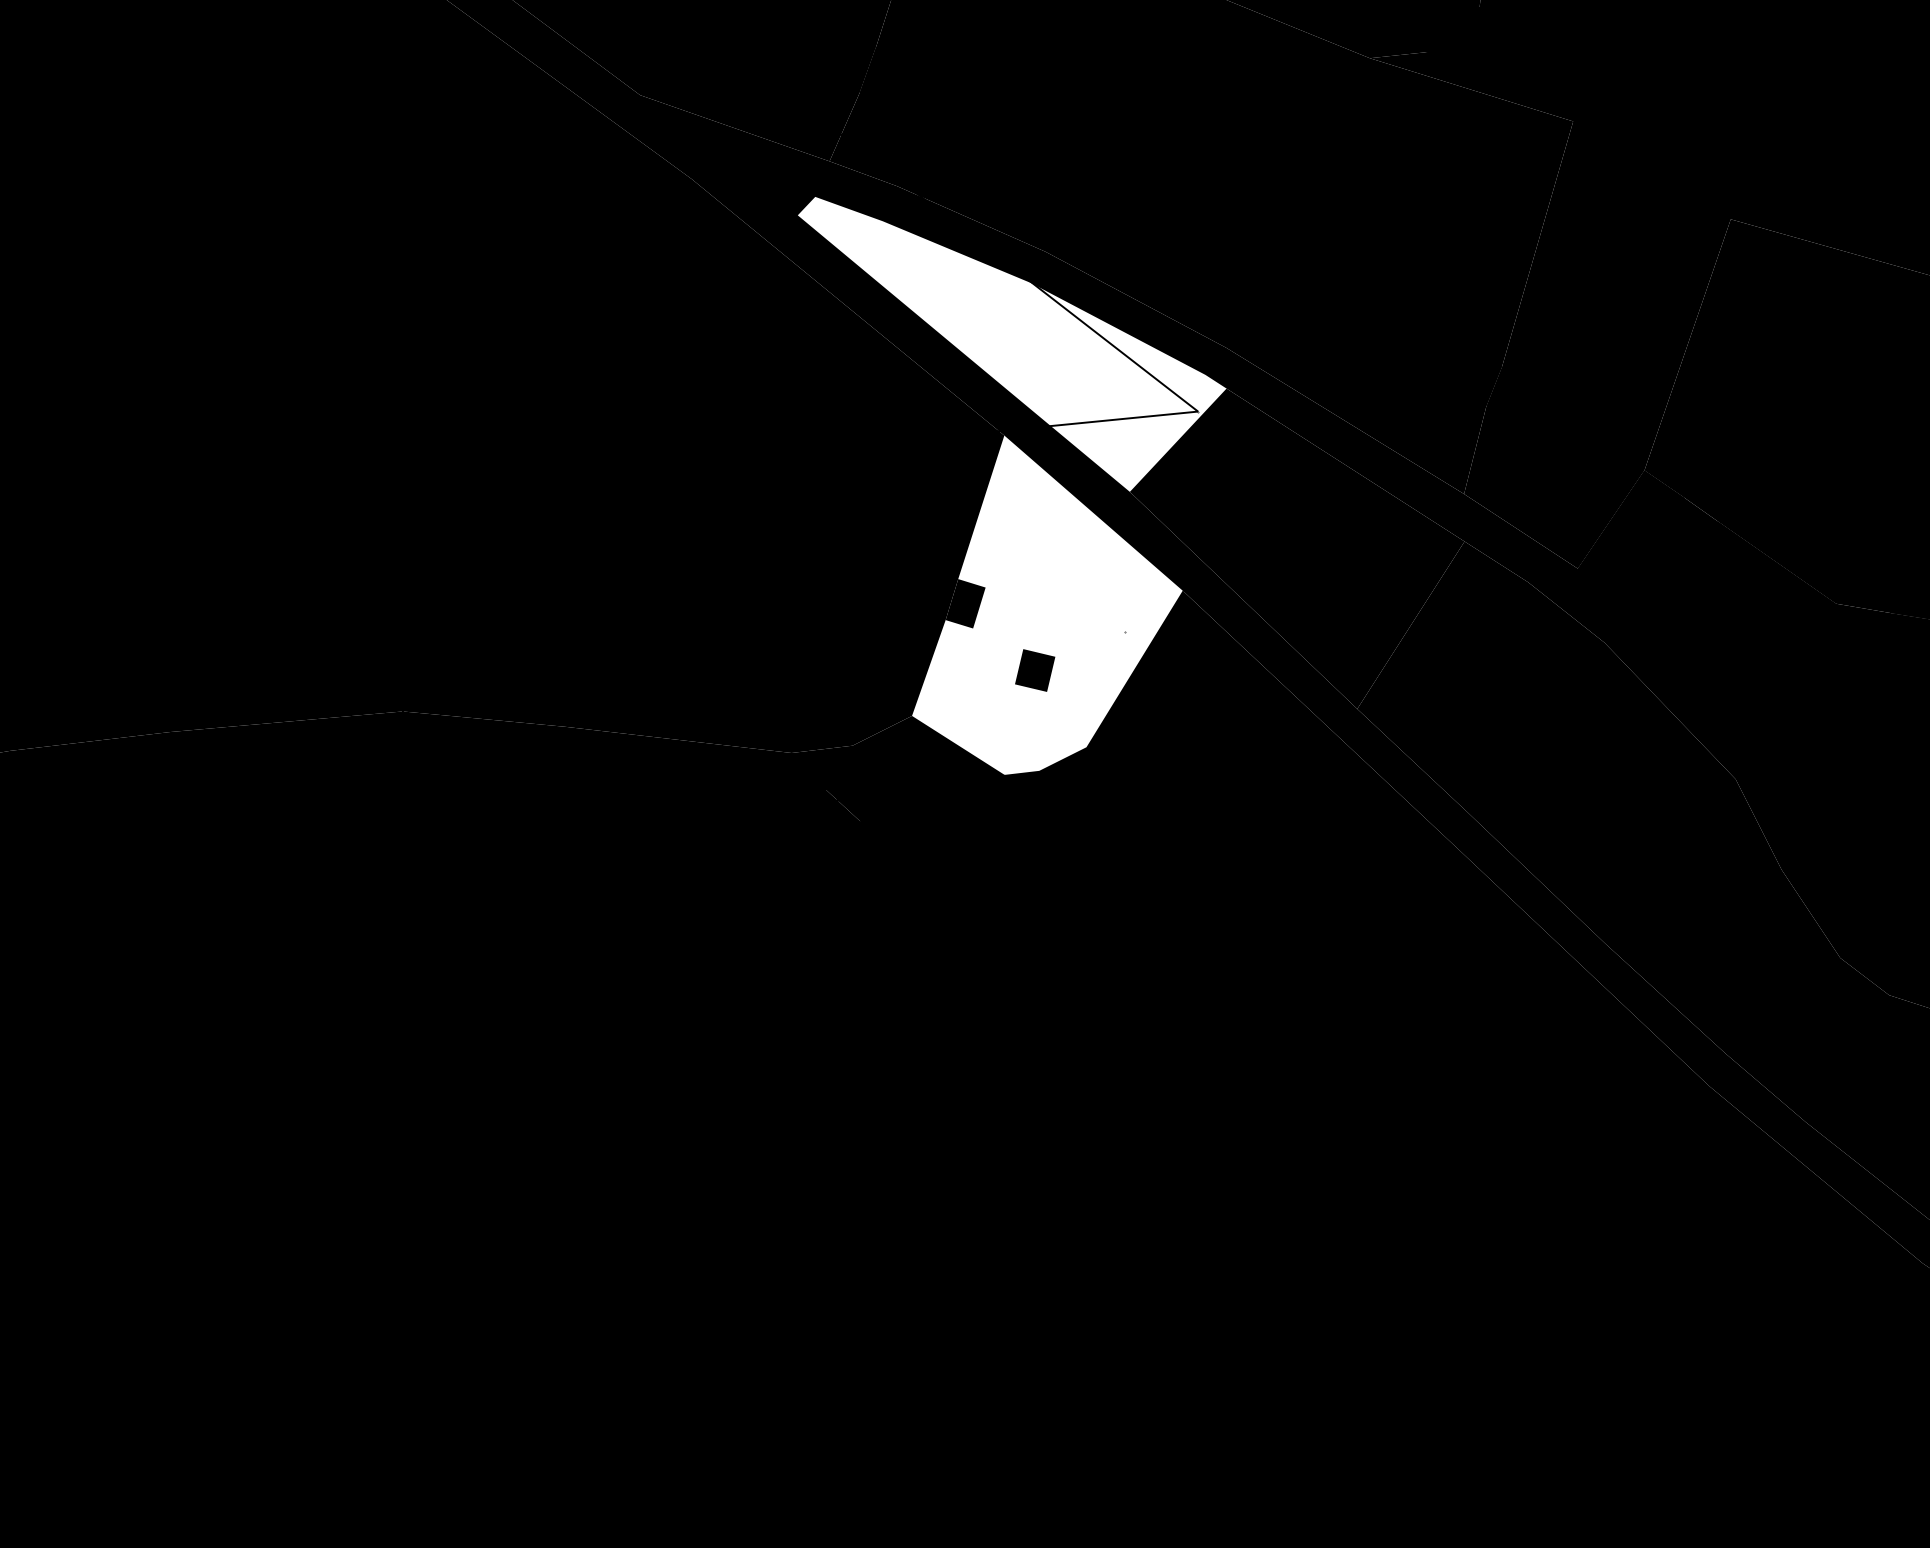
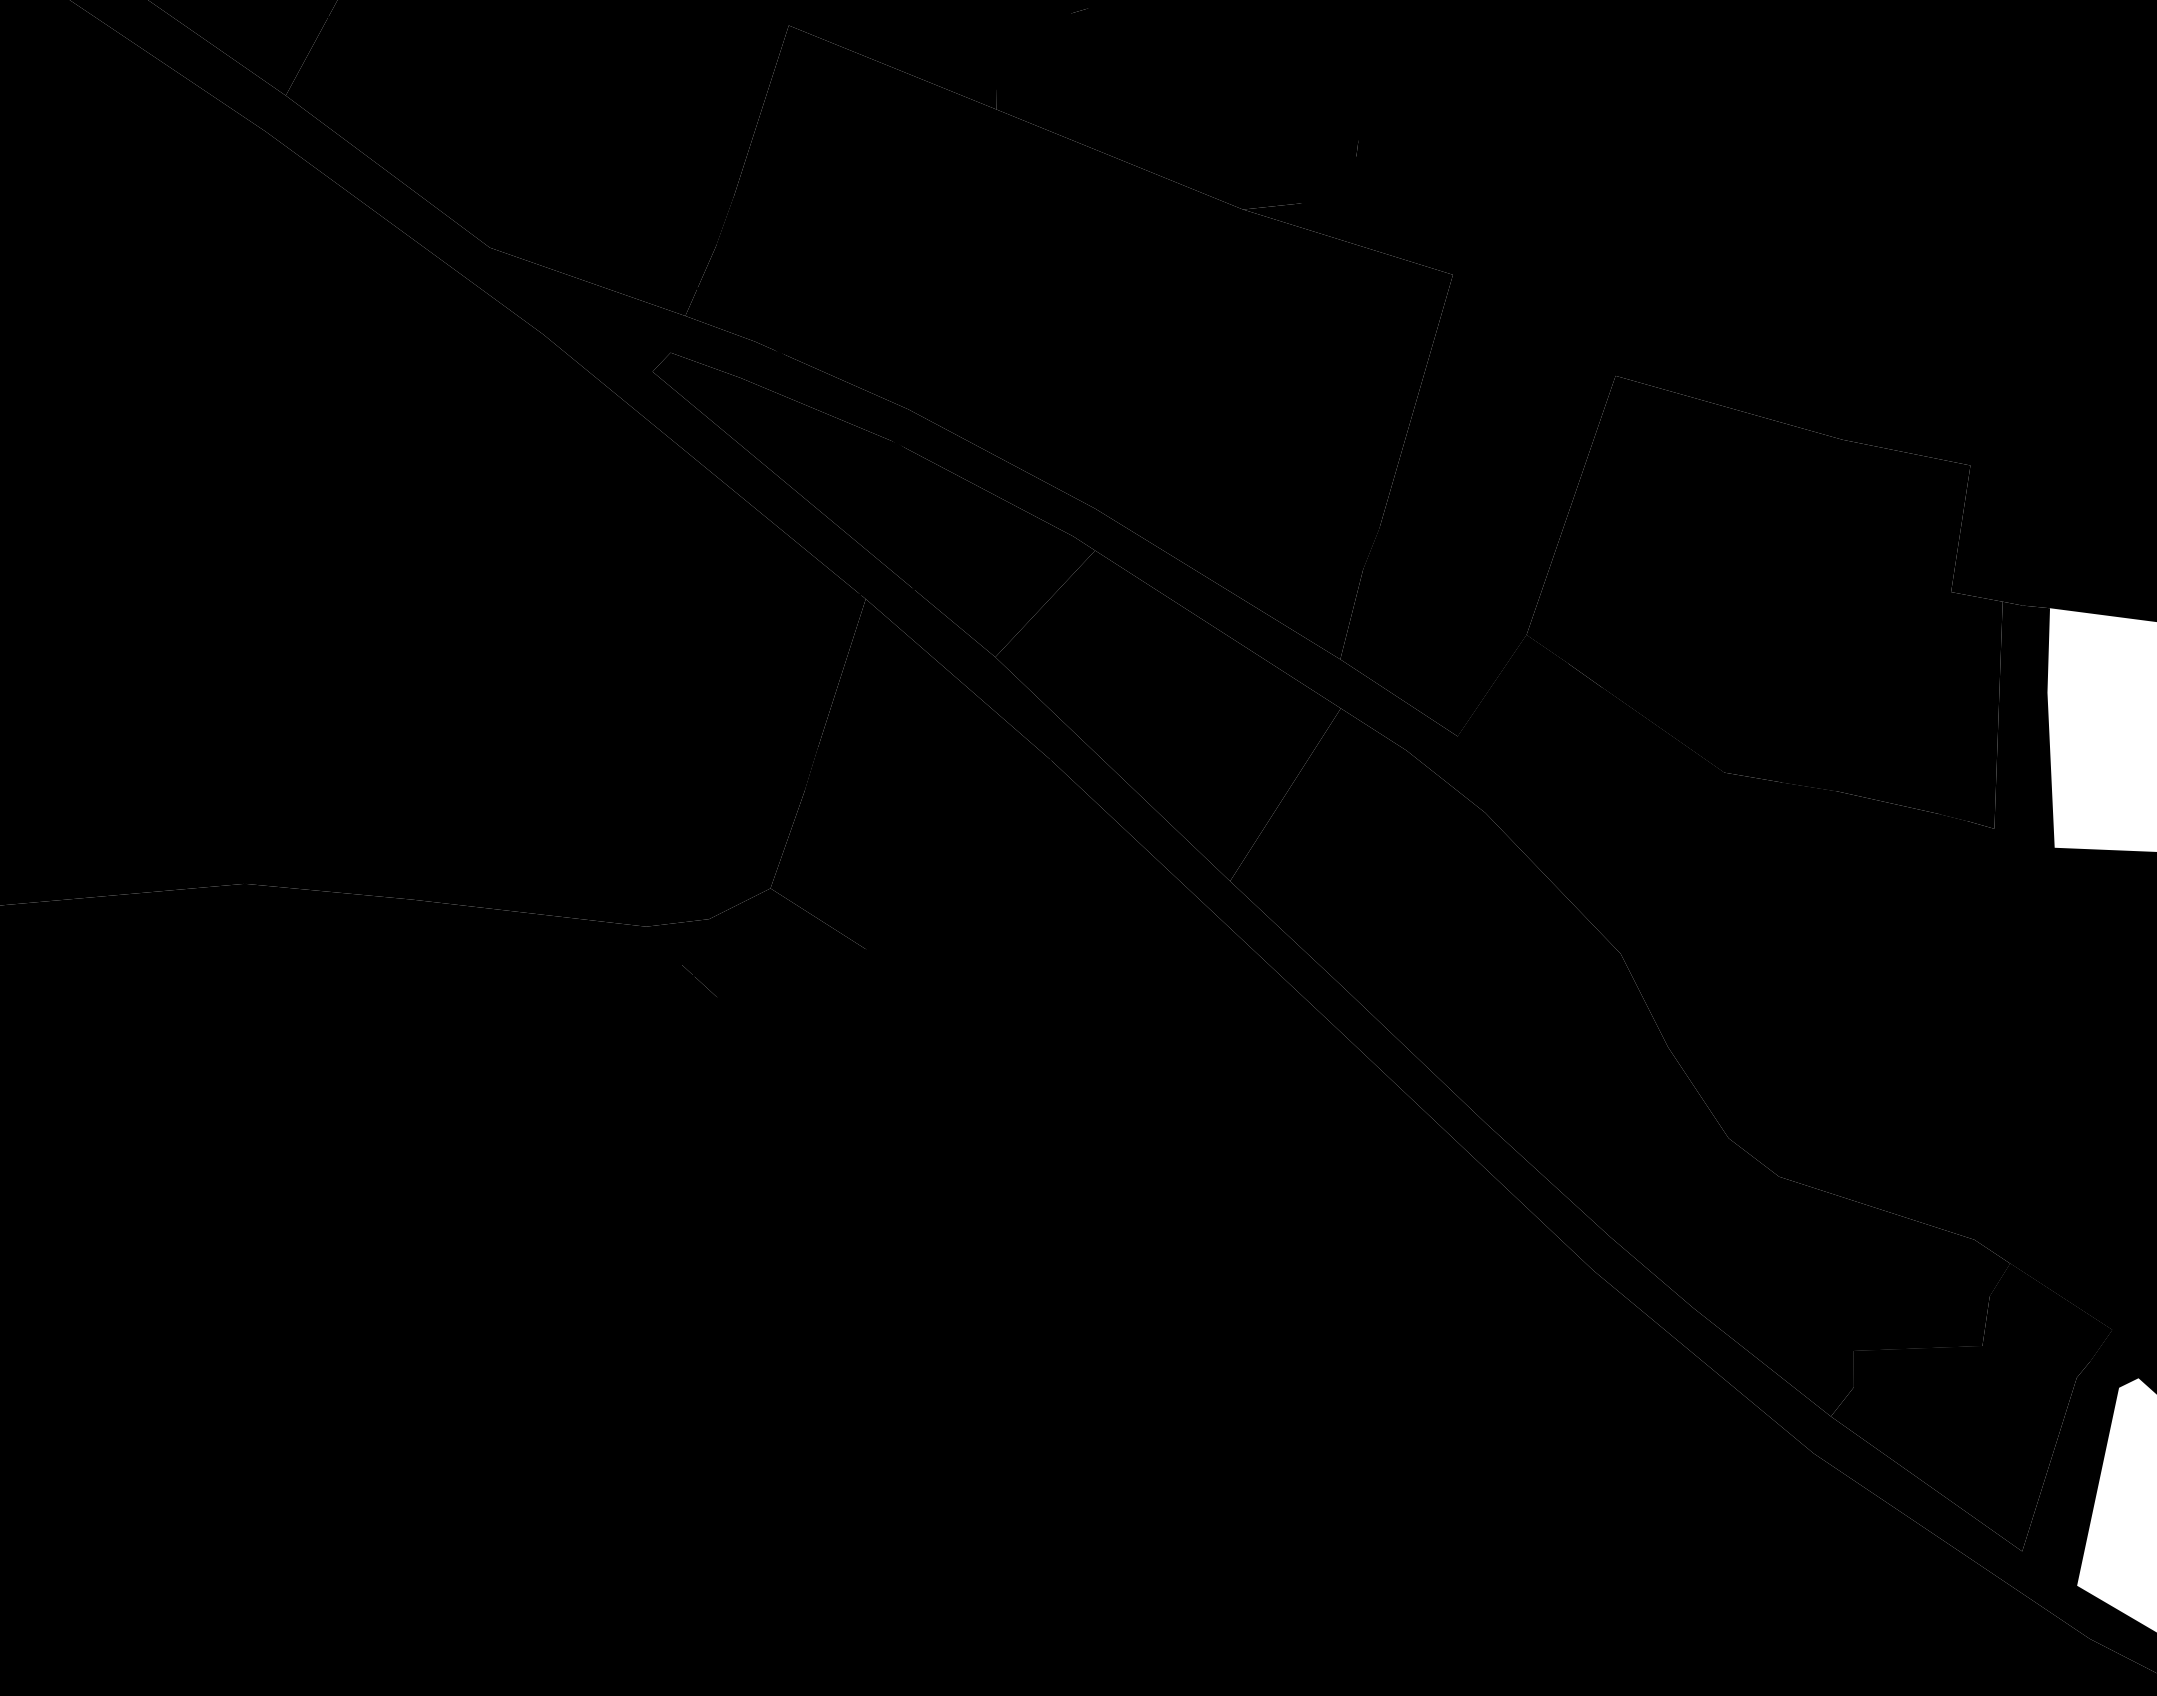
fill: (1011, 343) -> (873, 504), added
fill: (1047, 605) -> (910, 774), added

